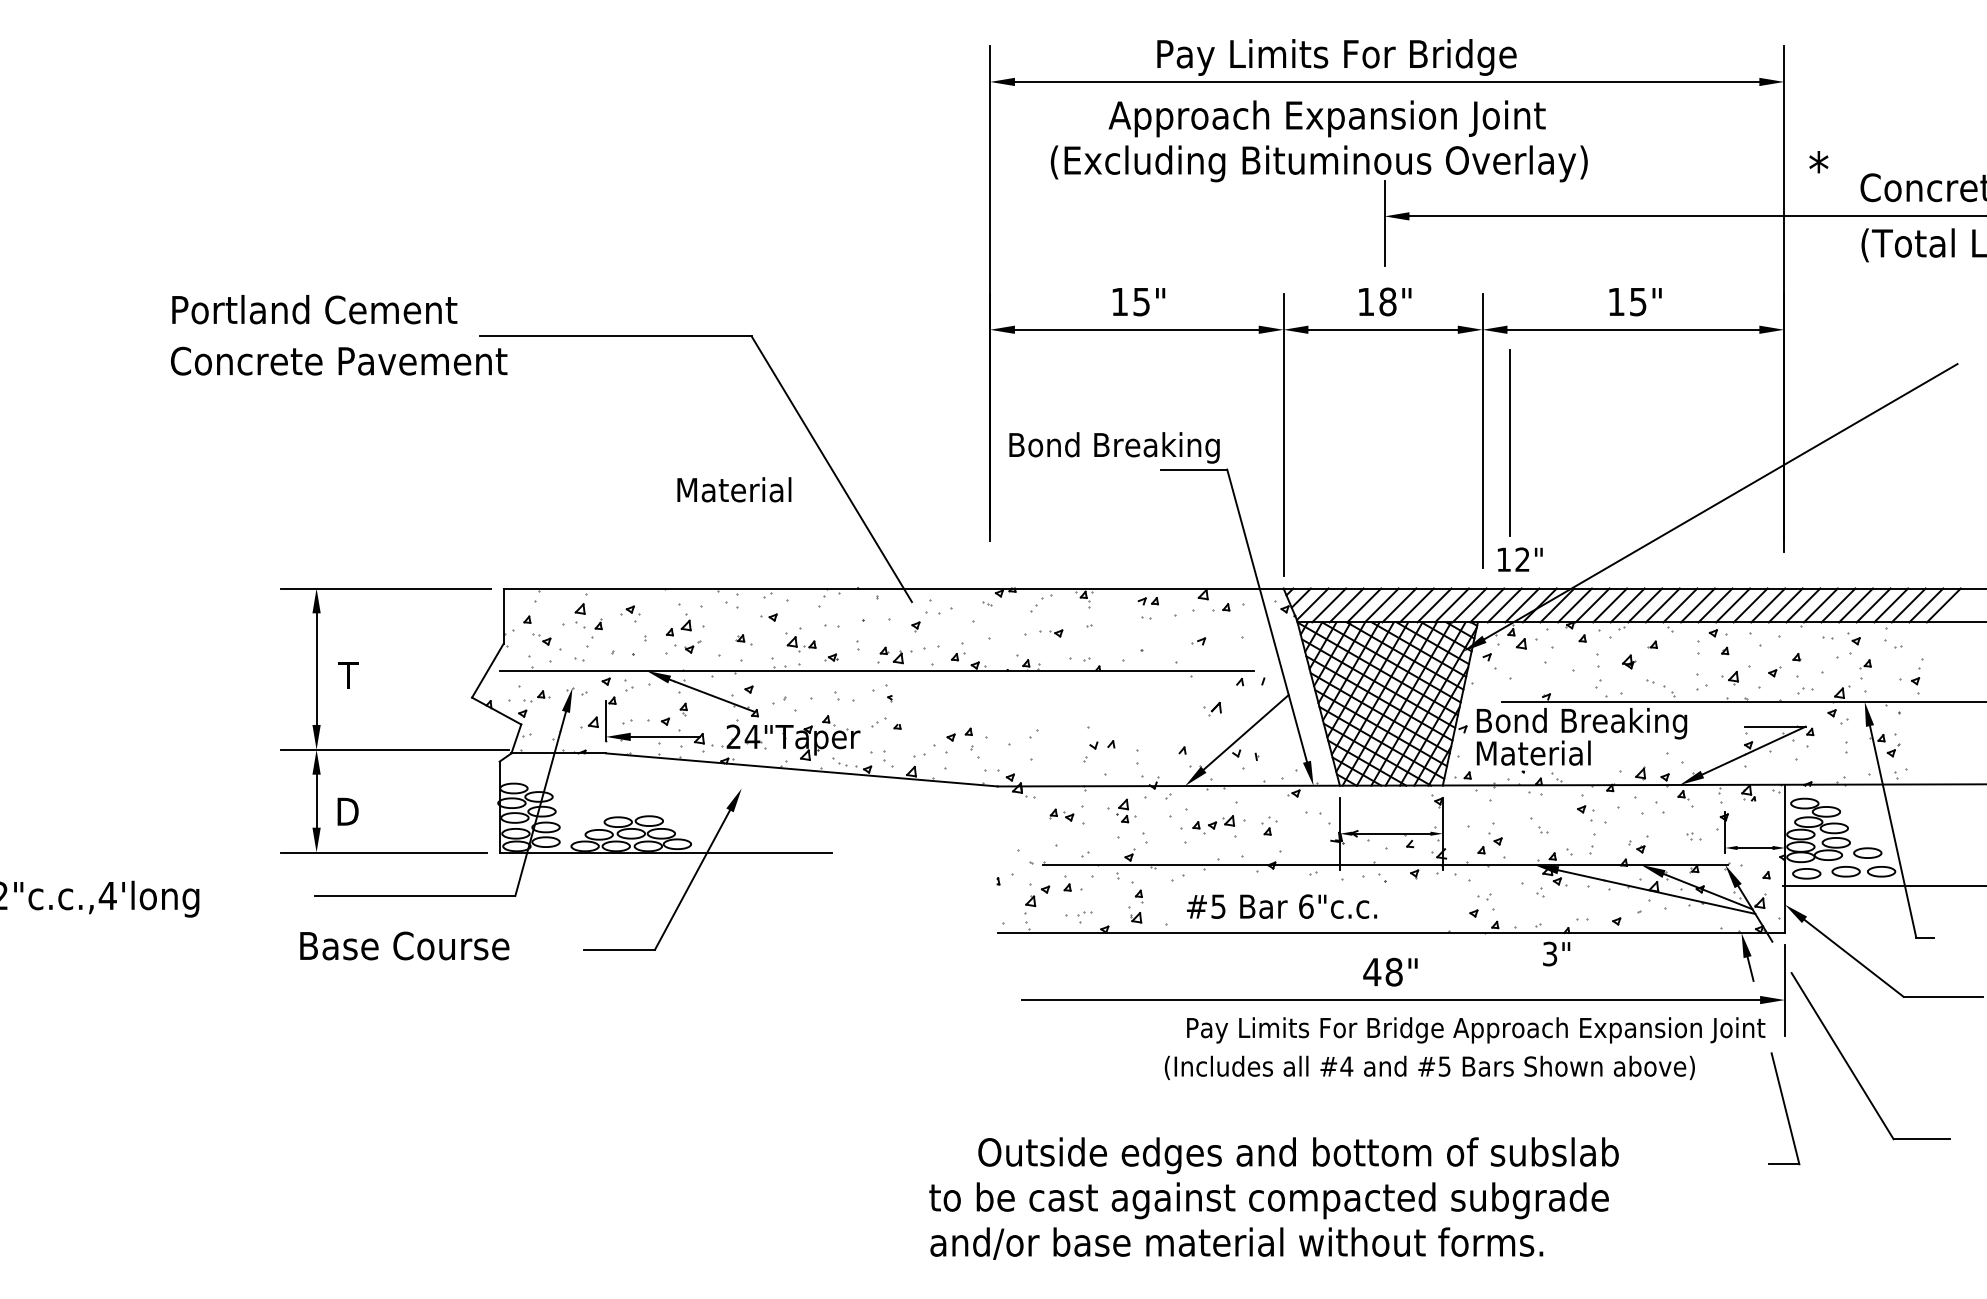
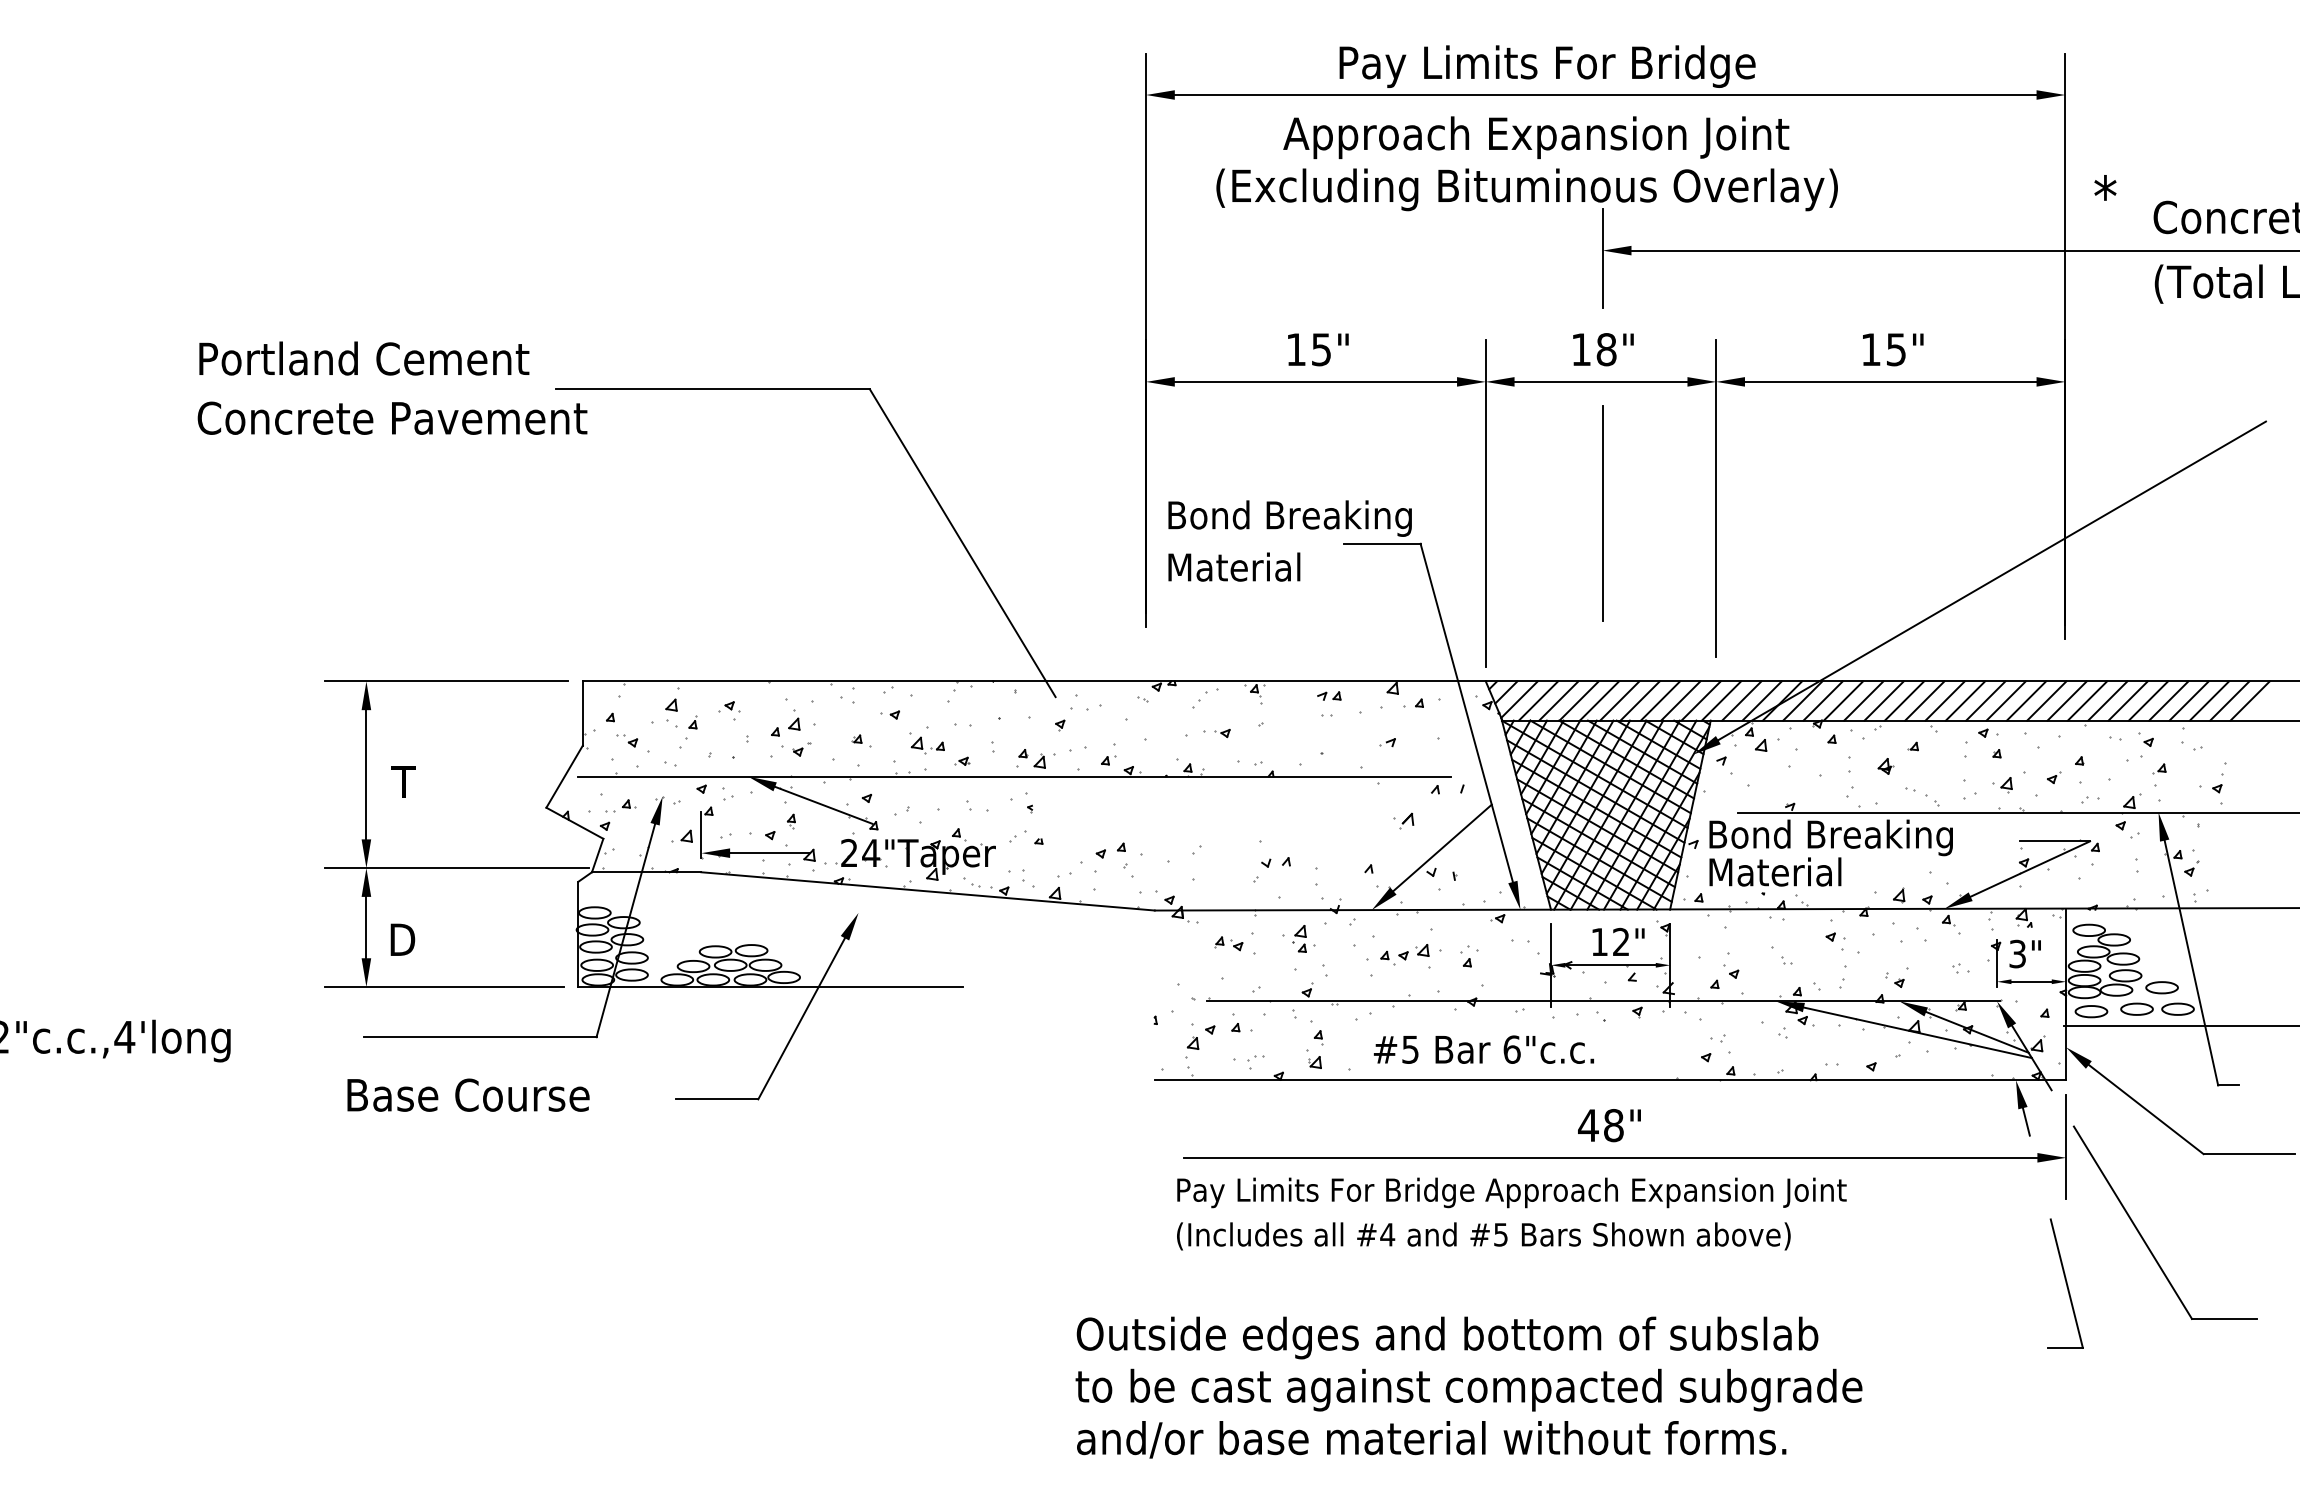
line: (1509, 442) -> (1602, 512), moved
text: (734, 489) -> (1234, 566), moved
text: (1519, 559) -> (1617, 941), moved
text: (1556, 953) -> (2025, 953), moved
text: (1476, 1030) -> (1512, 1193), moved
text: (1429, 1067) -> (1483, 1235), moved
text: (1298, 1155) -> (1447, 1337), moved

